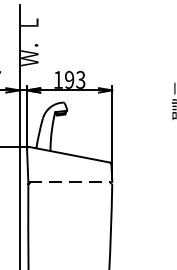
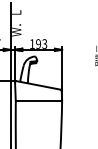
line: (69, 182) -> (38, 100), dashed -> solid

